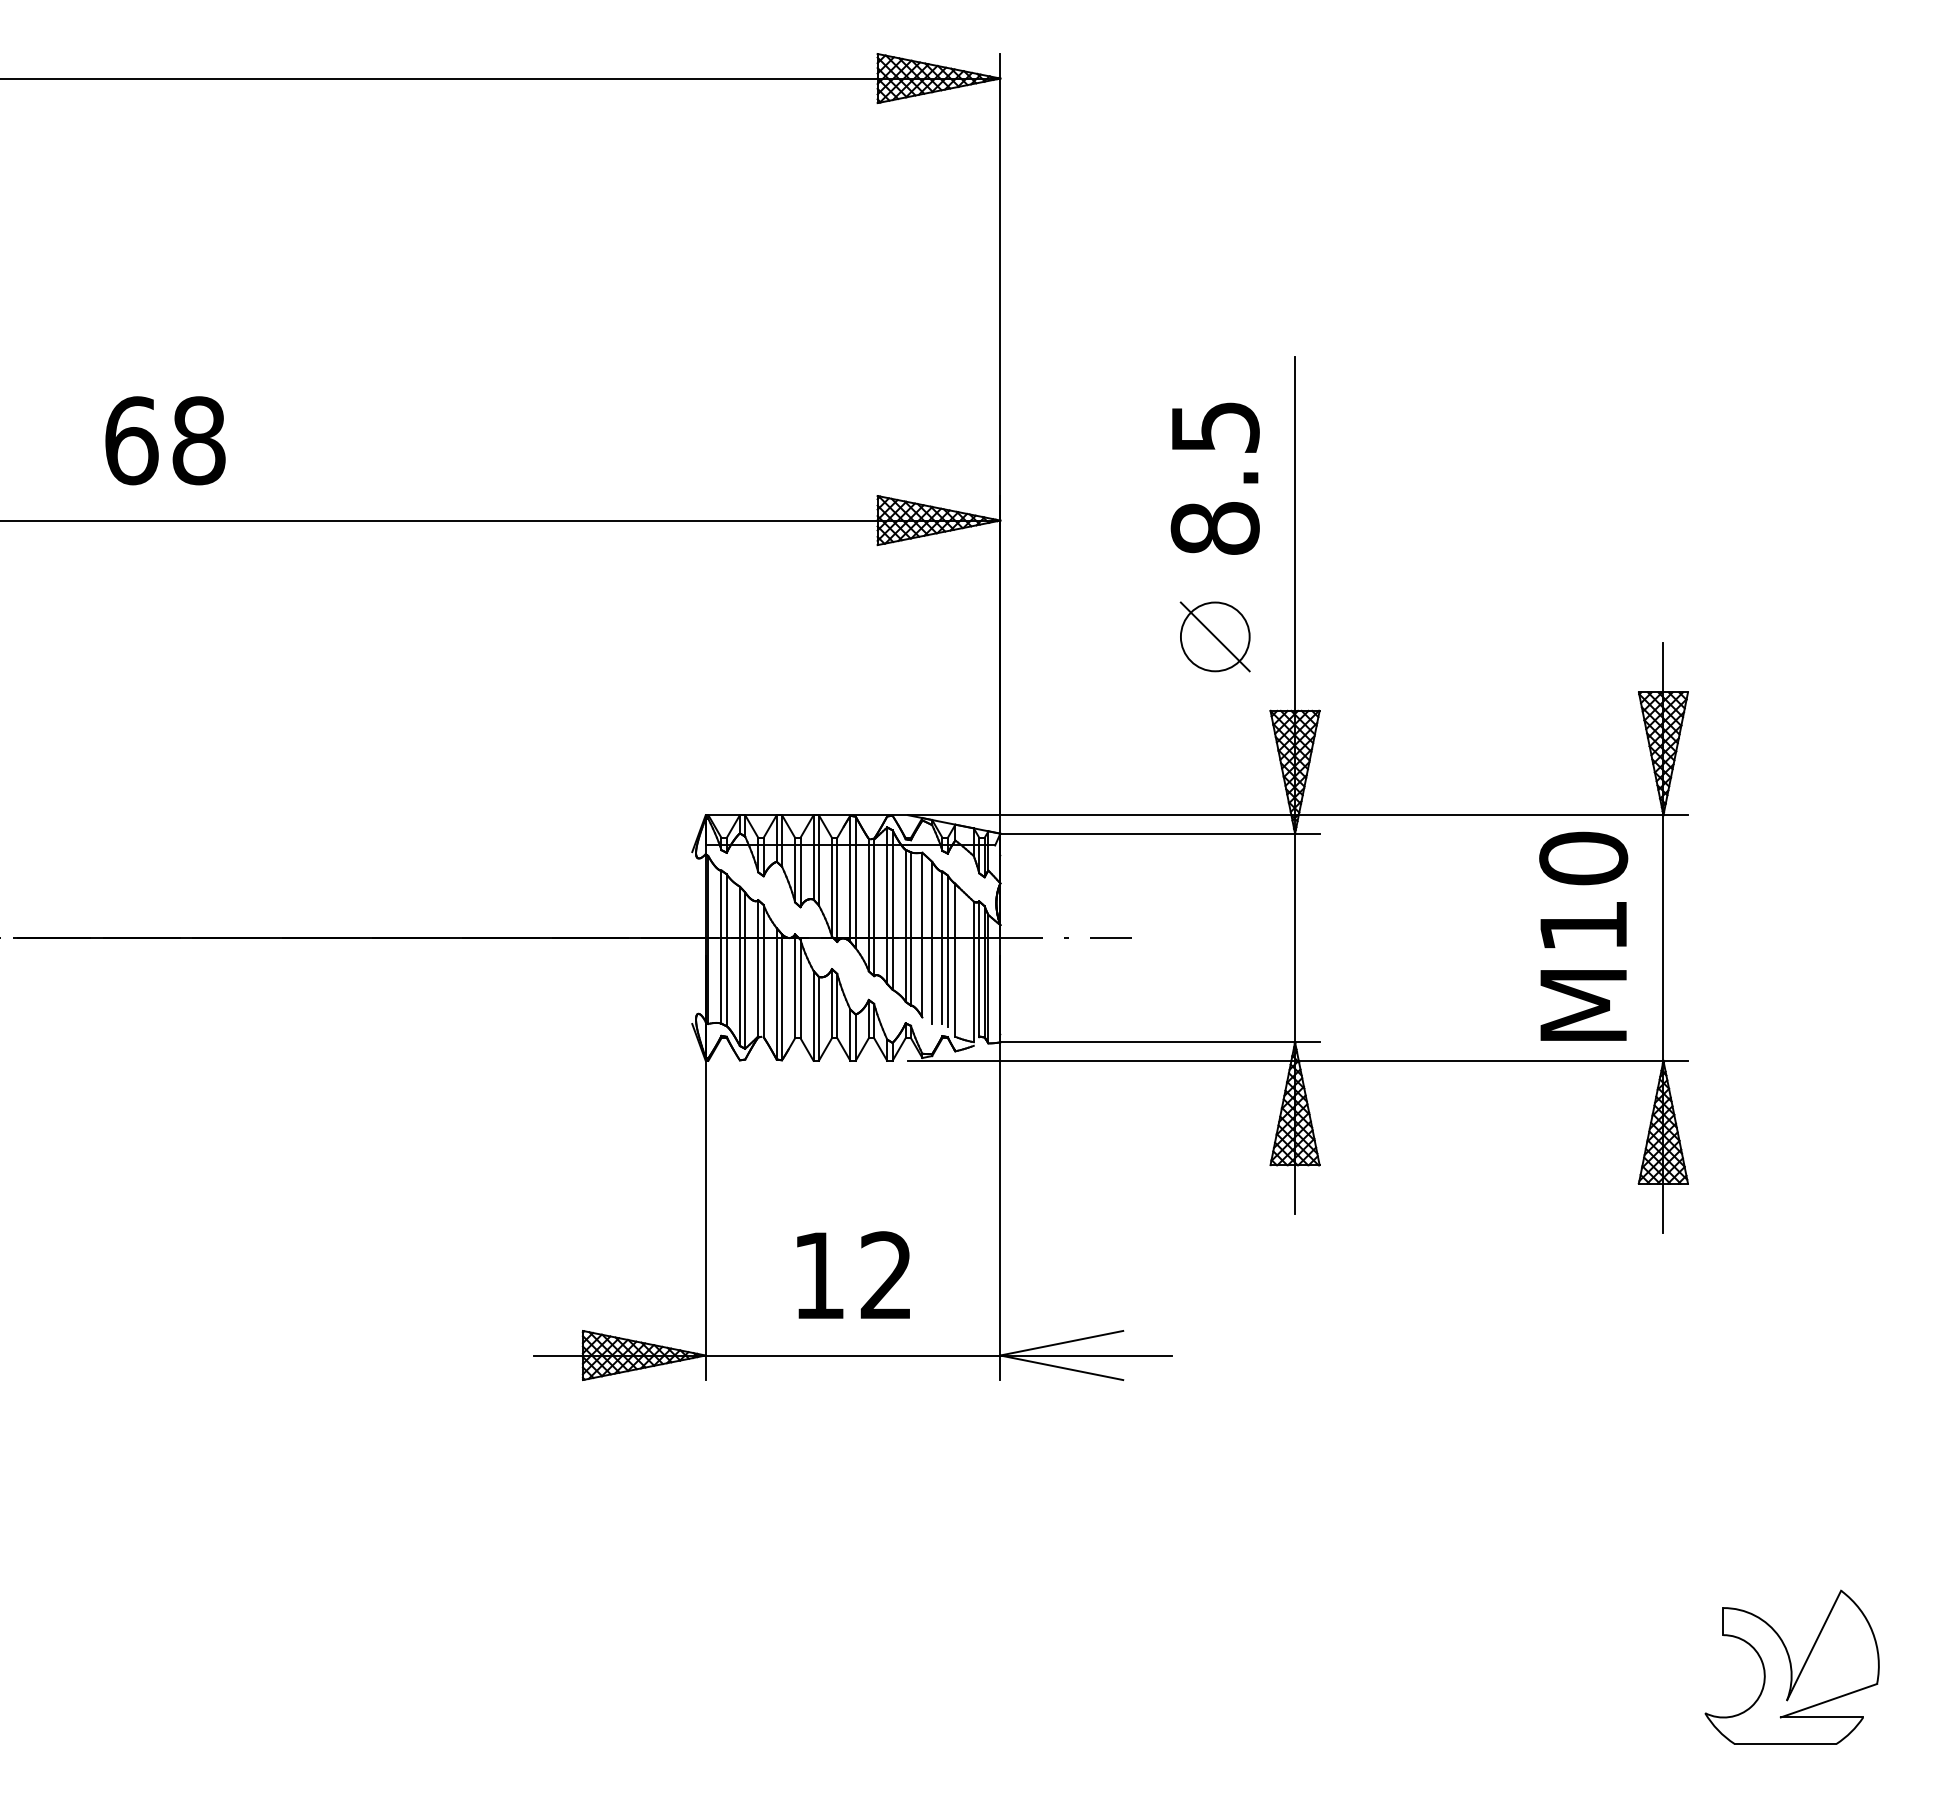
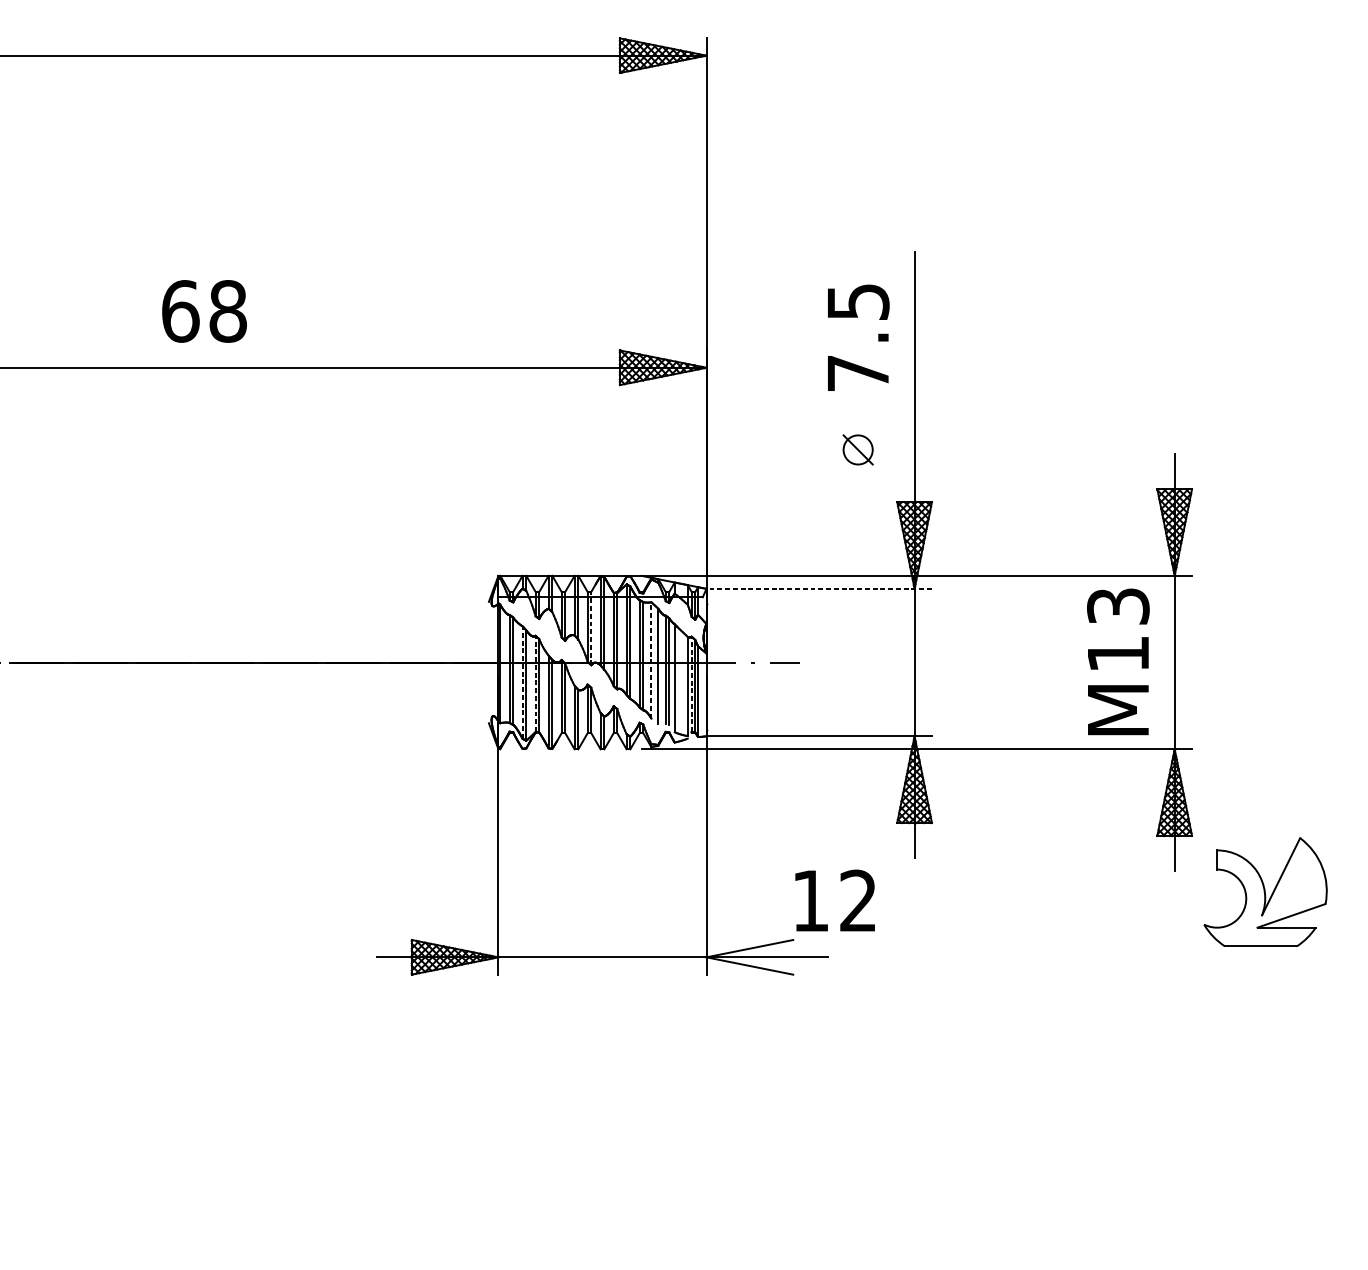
text: (165, 440) -> (204, 311), moved
text: (1214, 528) -> (857, 373), 8.5 -> 7.5
part: (1214, 636) -> (857, 449), size x0.6
line: (1160, 833) -> (819, 588), solid -> dashed
text: (1583, 858) -> (1118, 606), M10 -> M13
line: (837, 889) -> (591, 628), solid -> dashed
line: (922, 934) -> (651, 660), solid -> dashed
line: (739, 966) -> (522, 682), solid -> dashed
line: (758, 967) -> (535, 683), solid -> dashed
line: (979, 969) -> (691, 684), solid -> dashed
text: (853, 1274) -> (835, 900), moved
part: (1791, 1666) -> (1265, 891), moved

